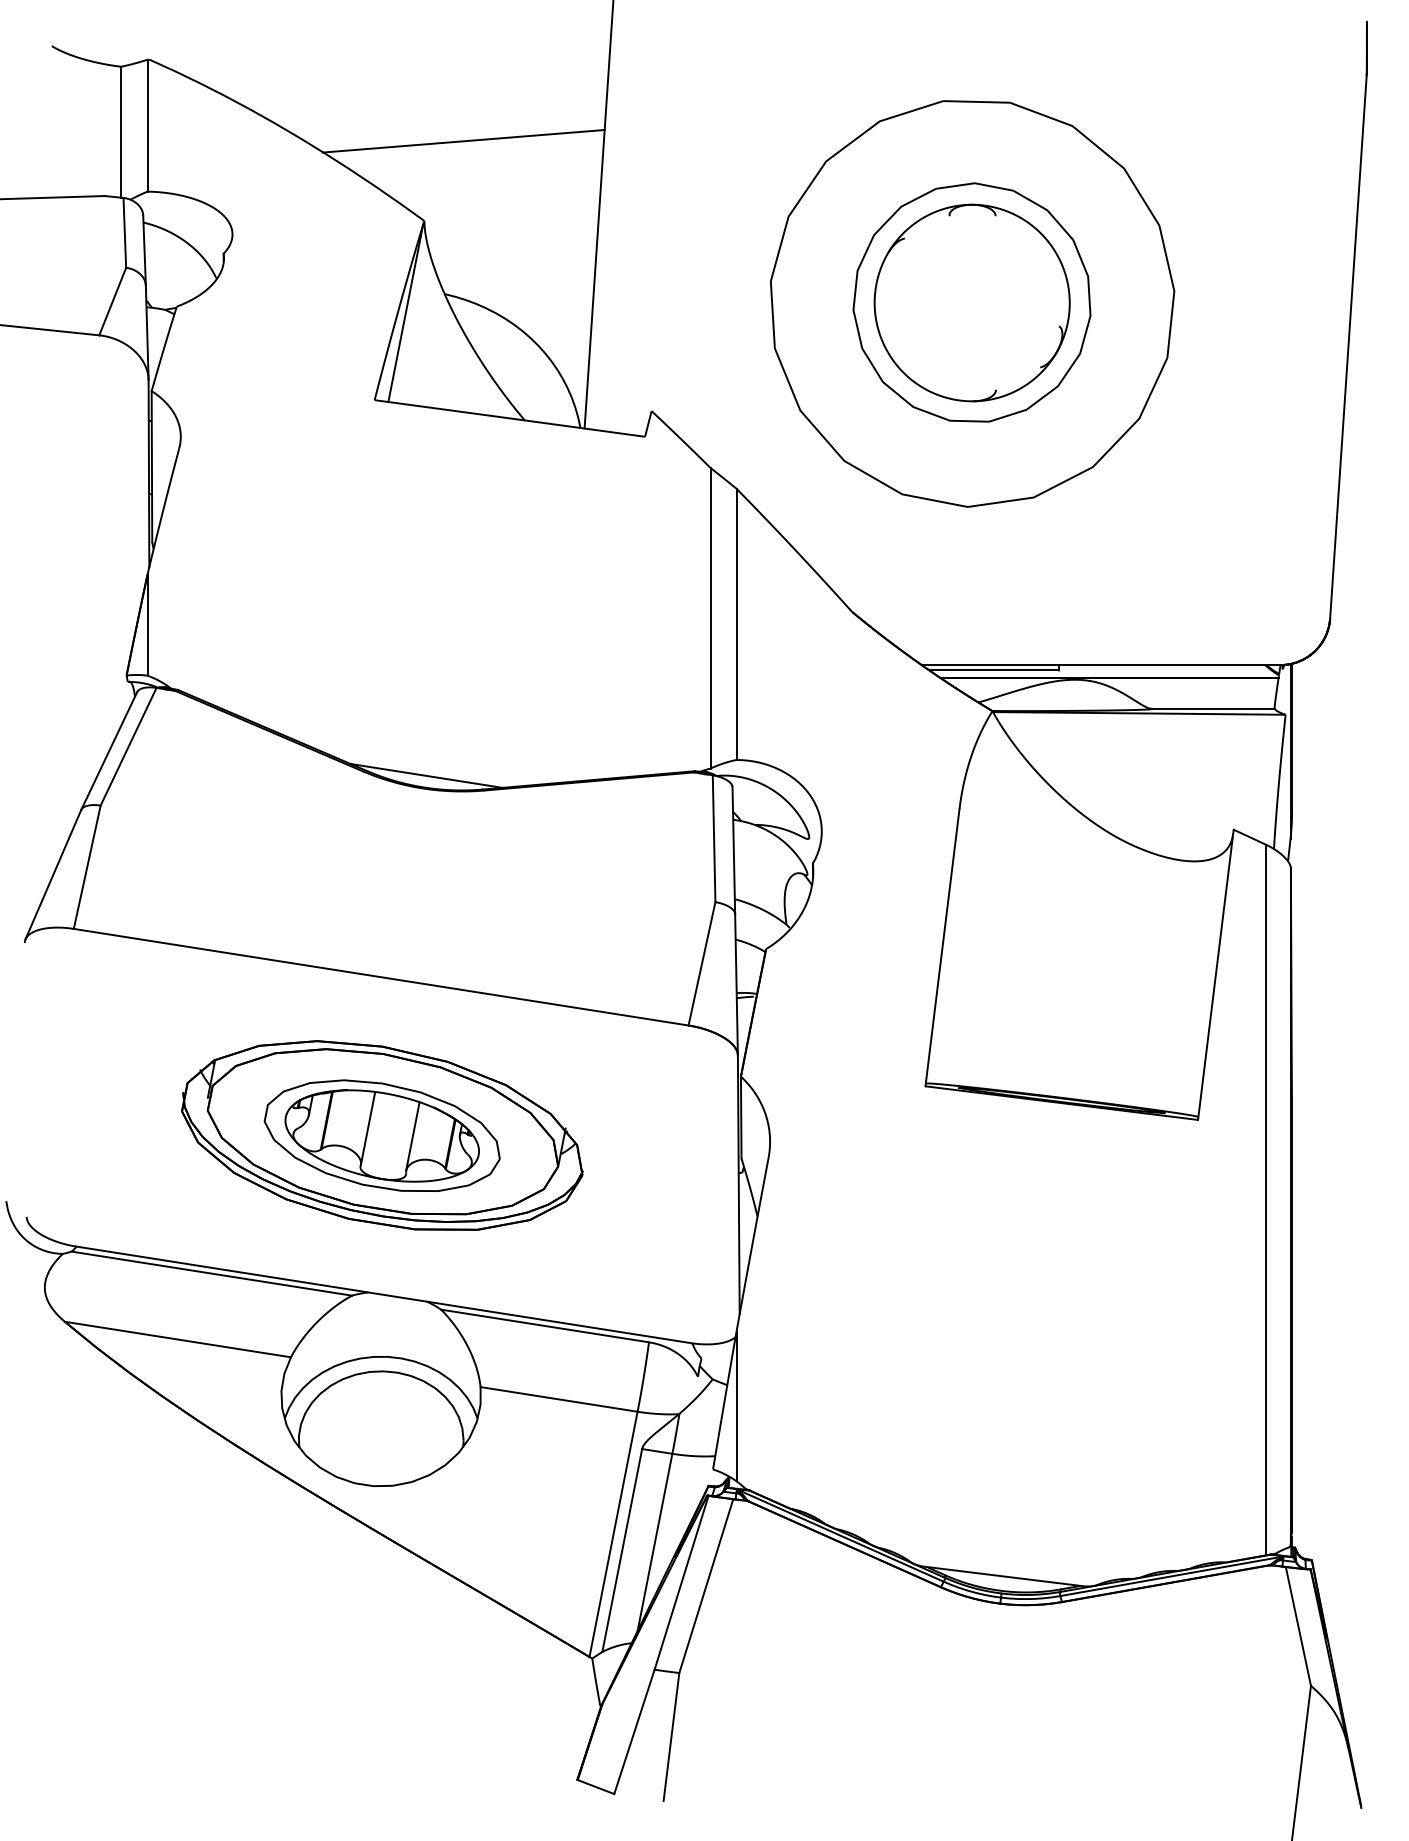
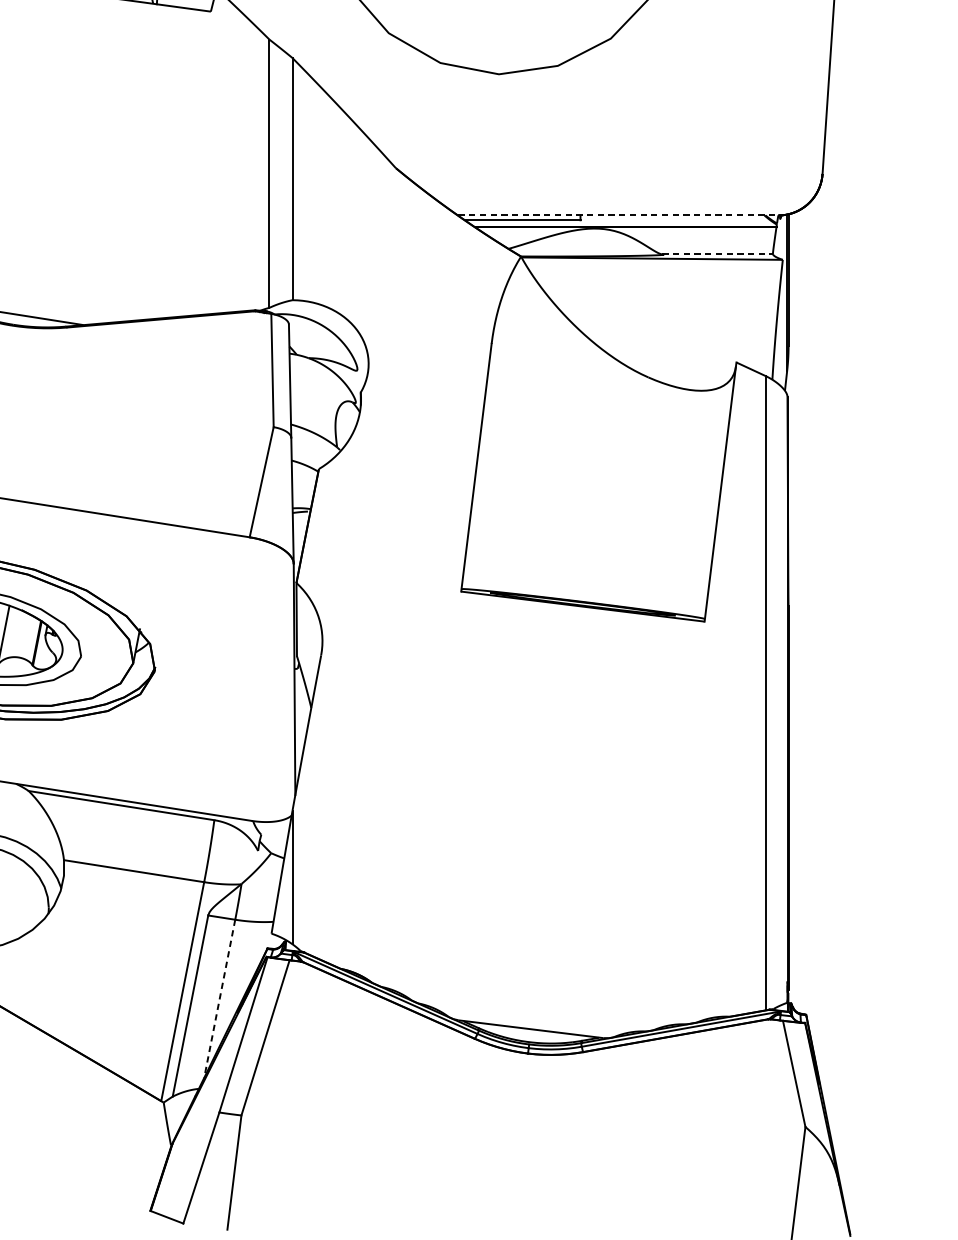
line: (1102, 665) -> (619, 215), solid -> dashed
line: (1212, 708) -> (717, 254), solid -> dashed
line: (654, 1542) -> (219, 998), solid -> dashed

